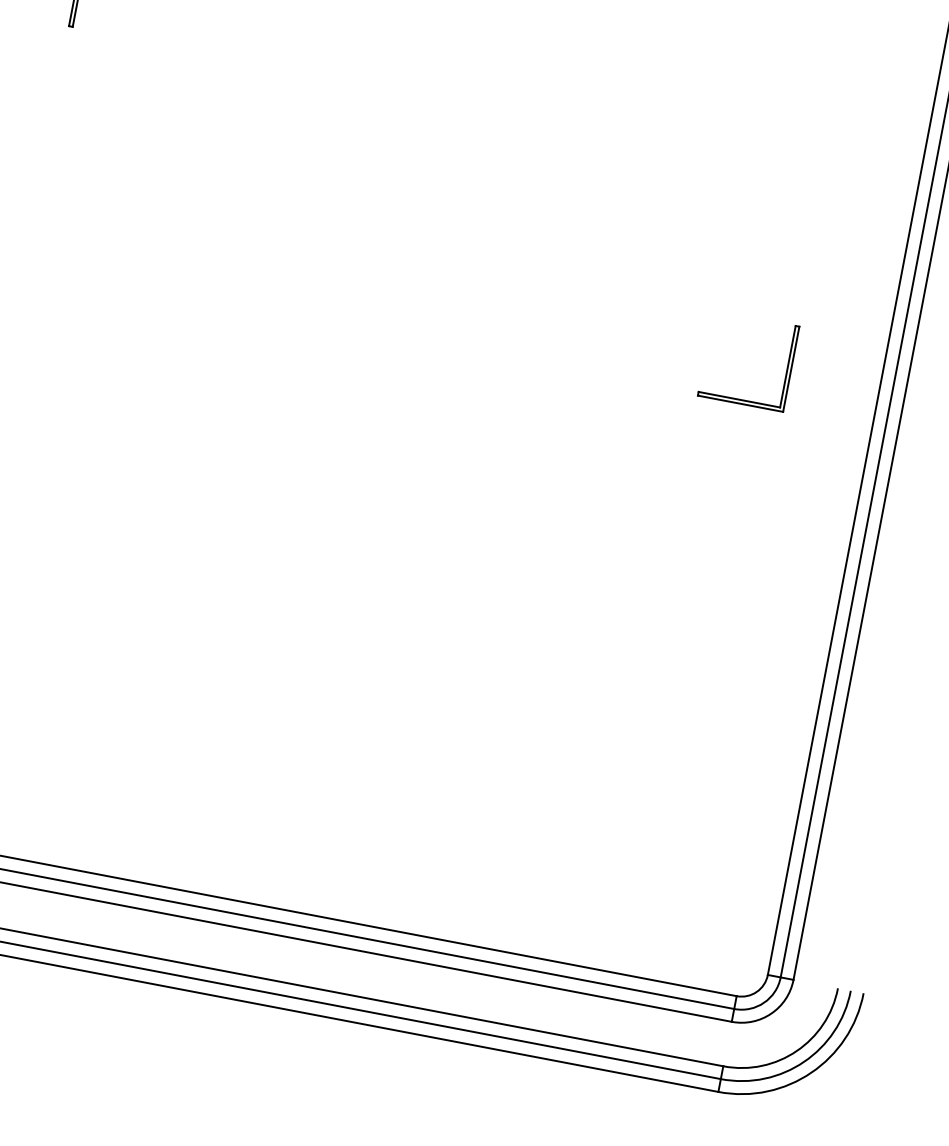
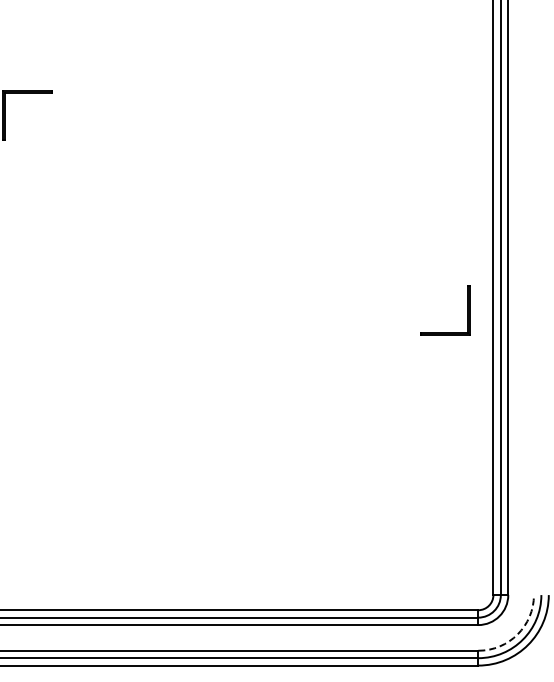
part: (786, 368) -> (467, 310), moved
arc: (796, 1051) -> (517, 634), solid -> dashed

